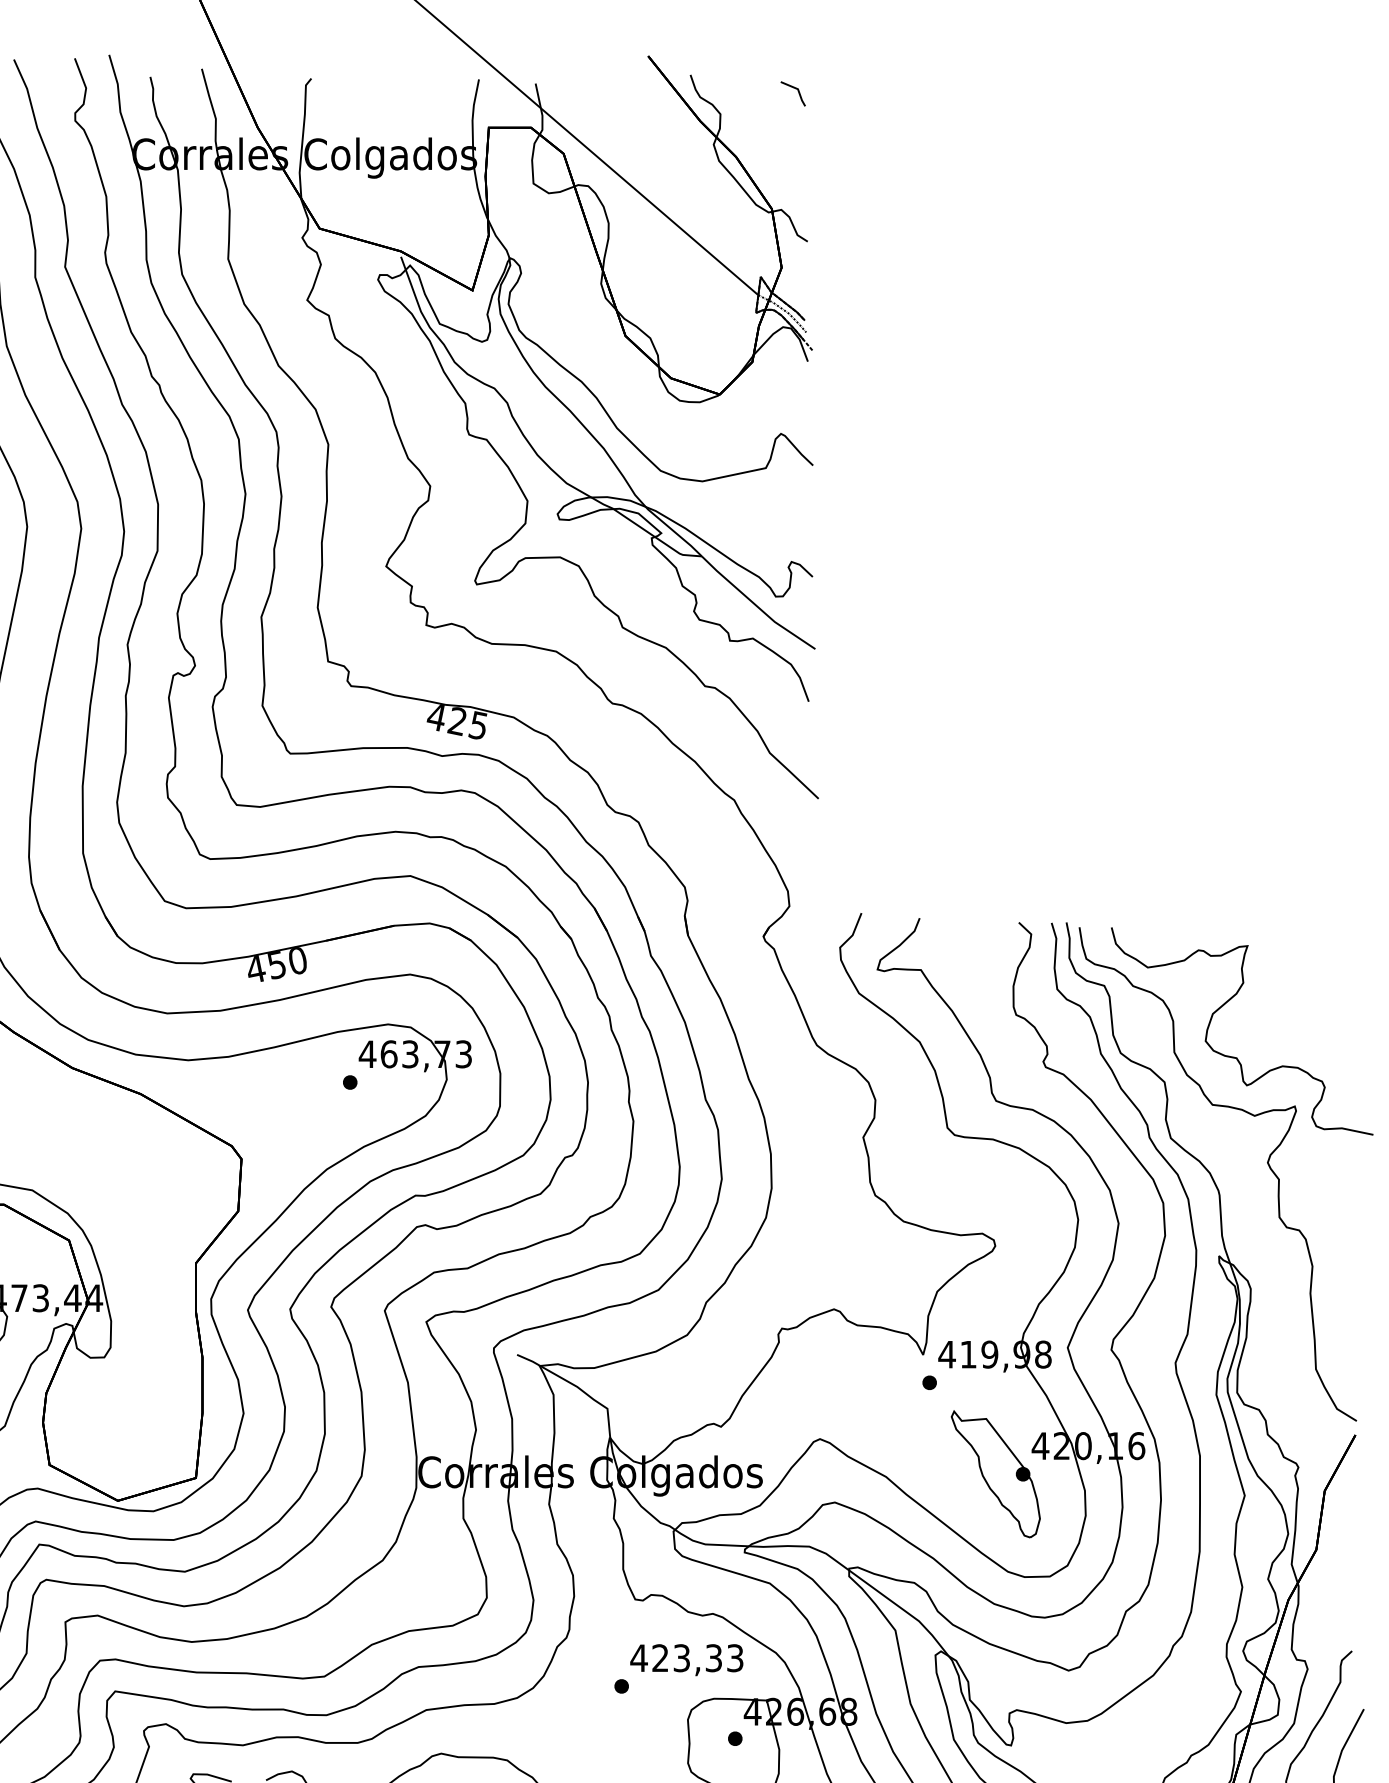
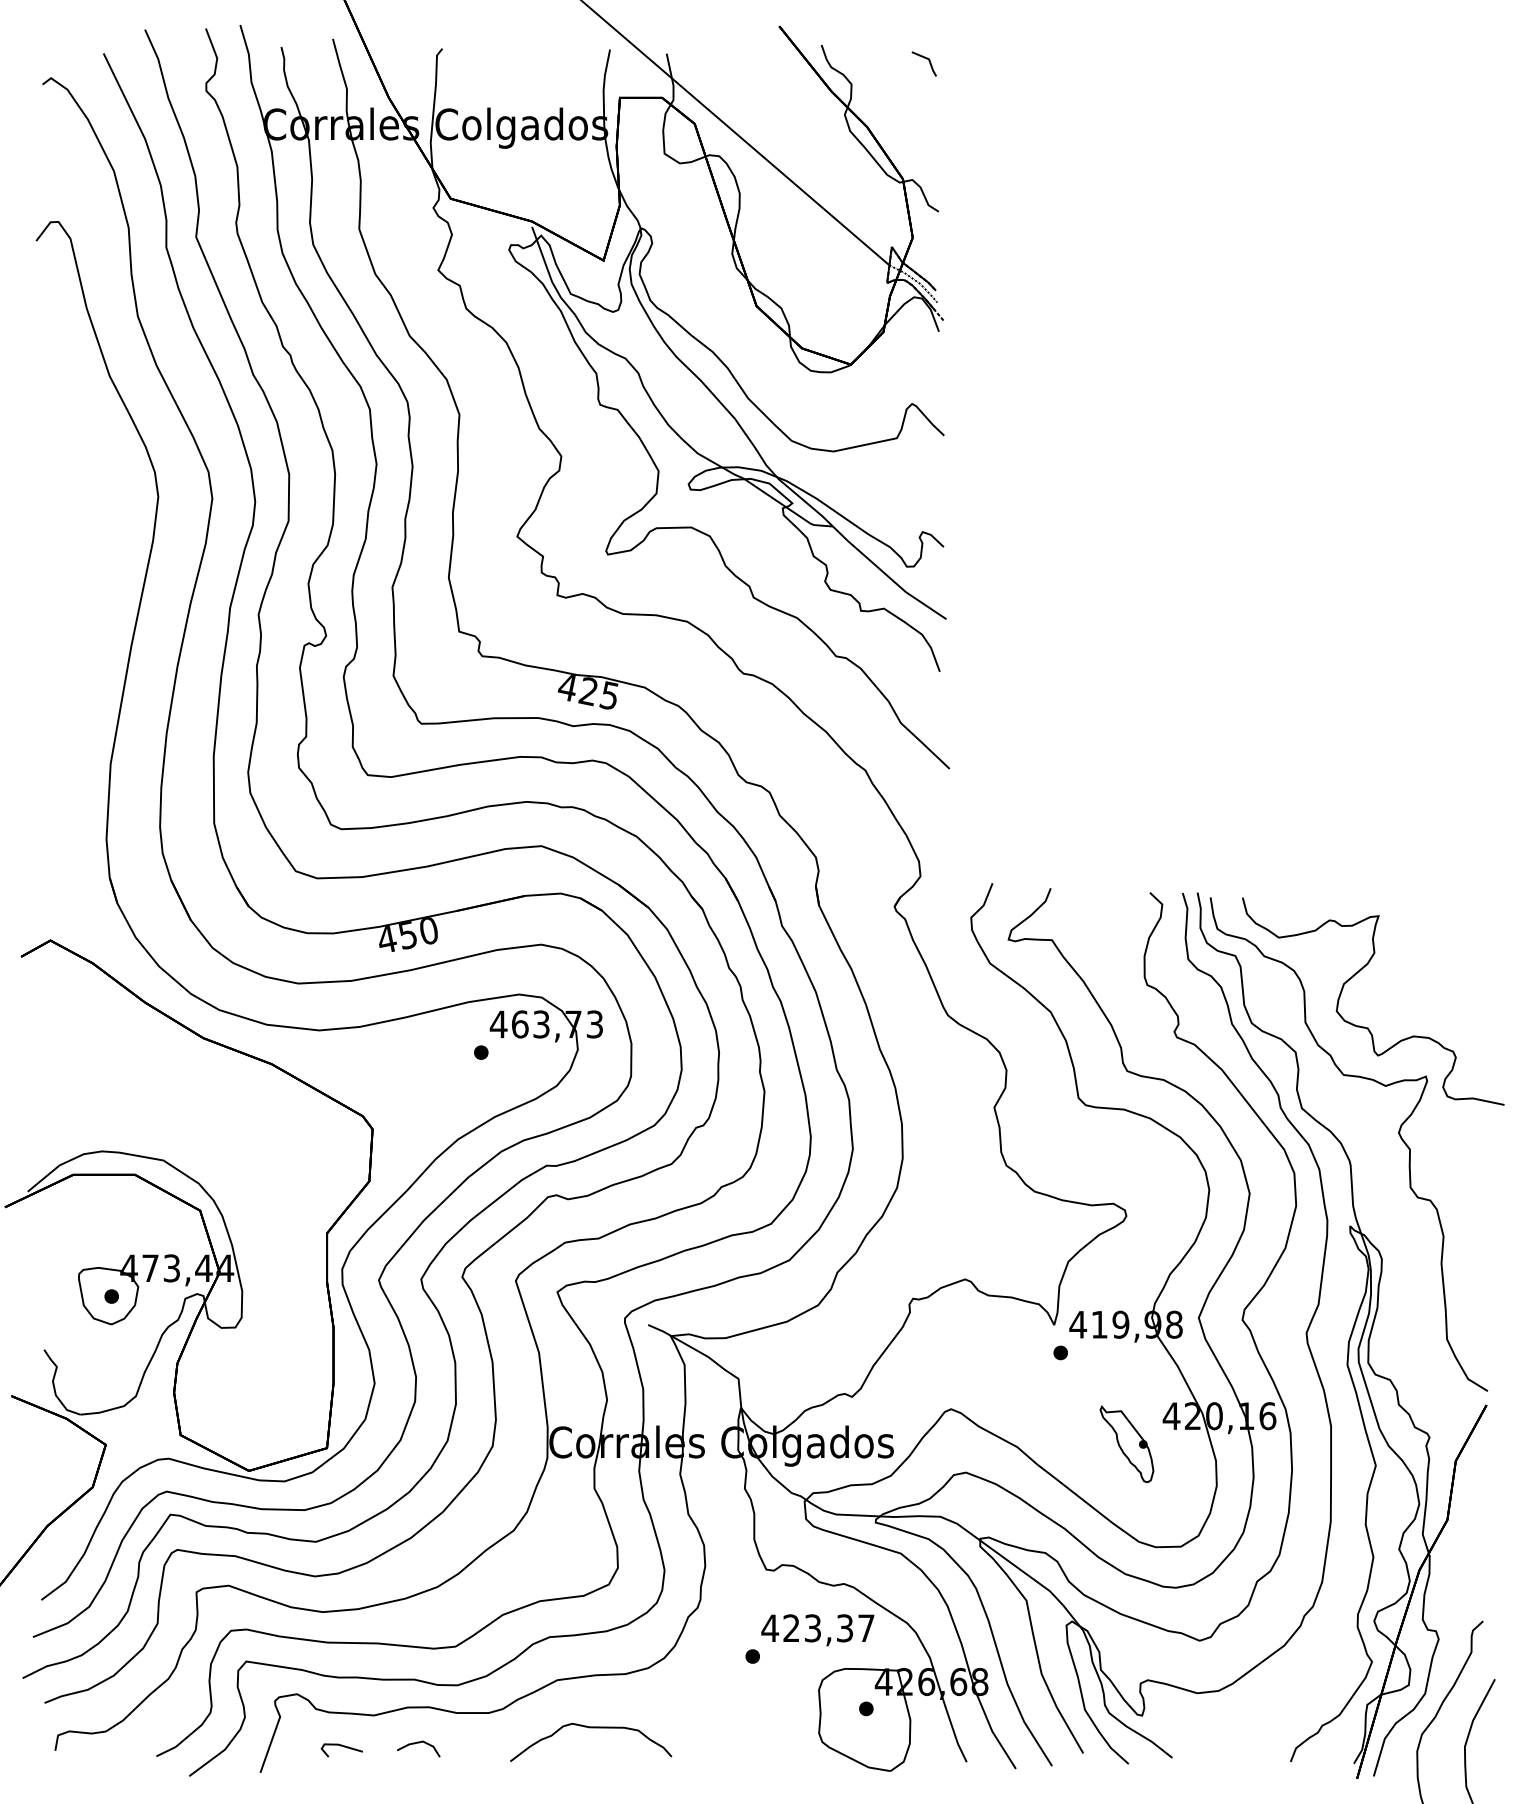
part: (995, 1474) -> (1126, 1444), size x0.6
text: (735, 1658) -> (866, 1628), 423,33 -> 423,37

